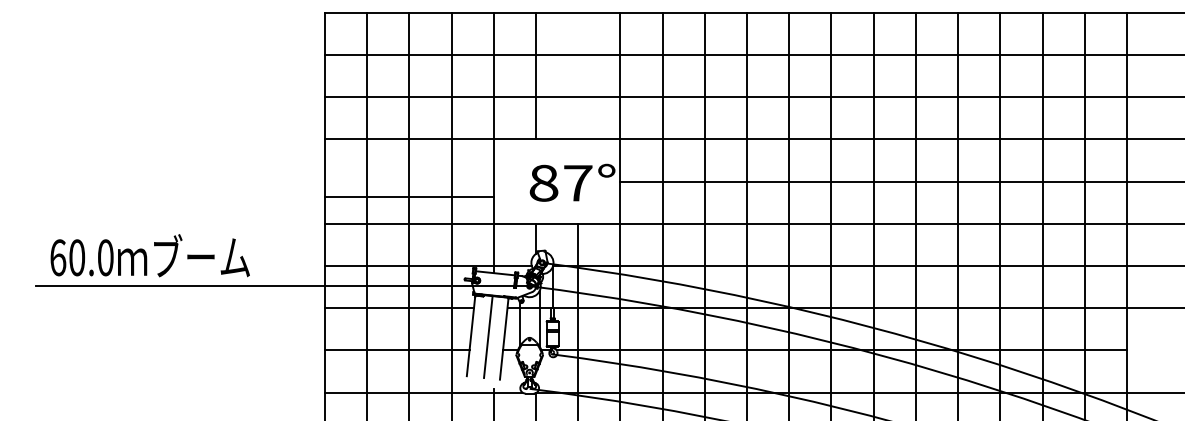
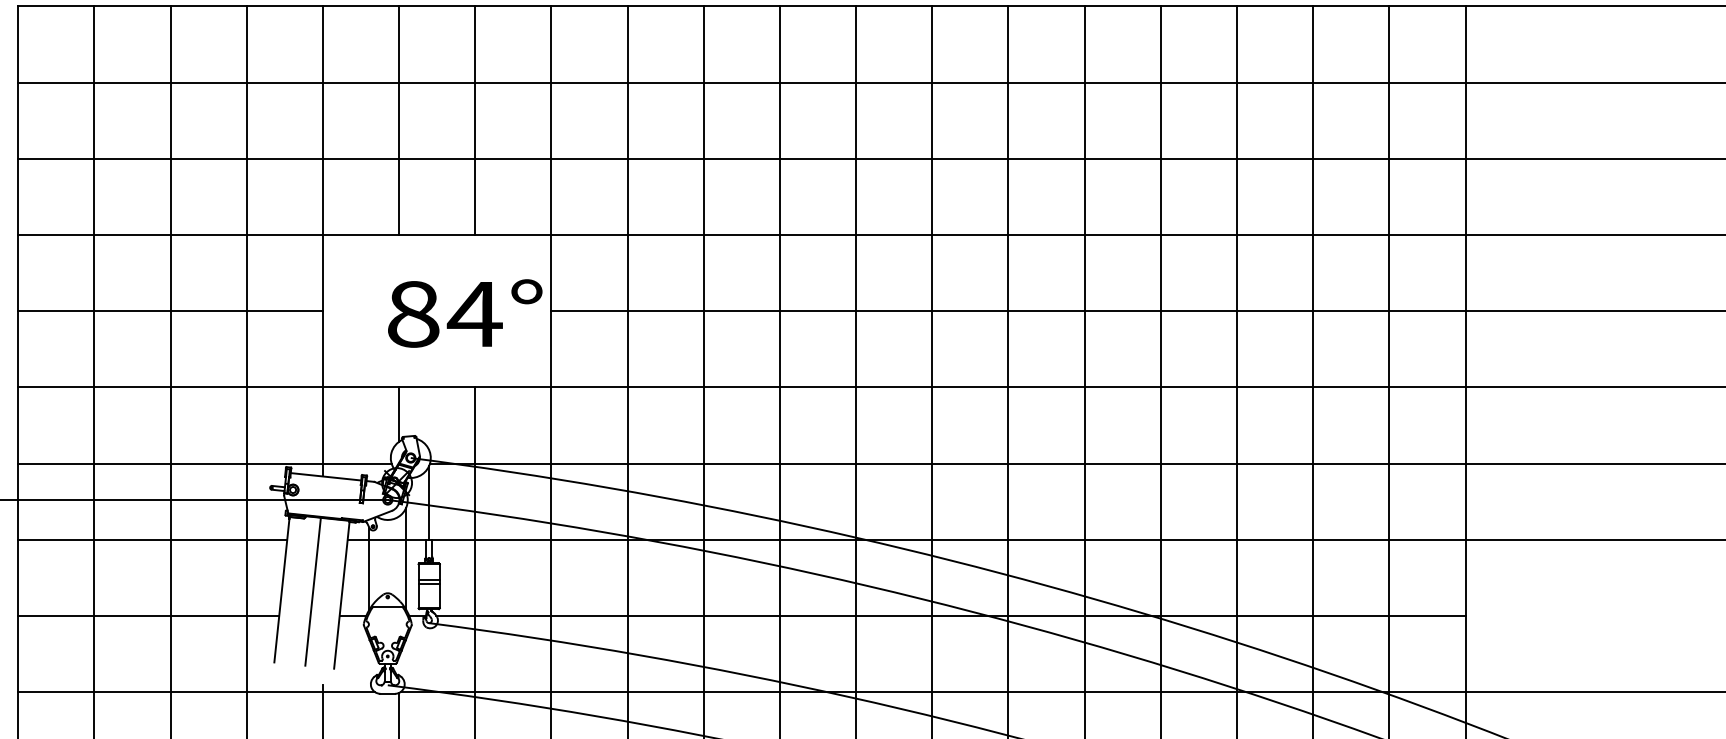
line: (578, 75) -> (475, 119), added
text: (577, 183) -> (474, 314), 87° -> 84°
line: (408, 196) -> (169, 311), moved

